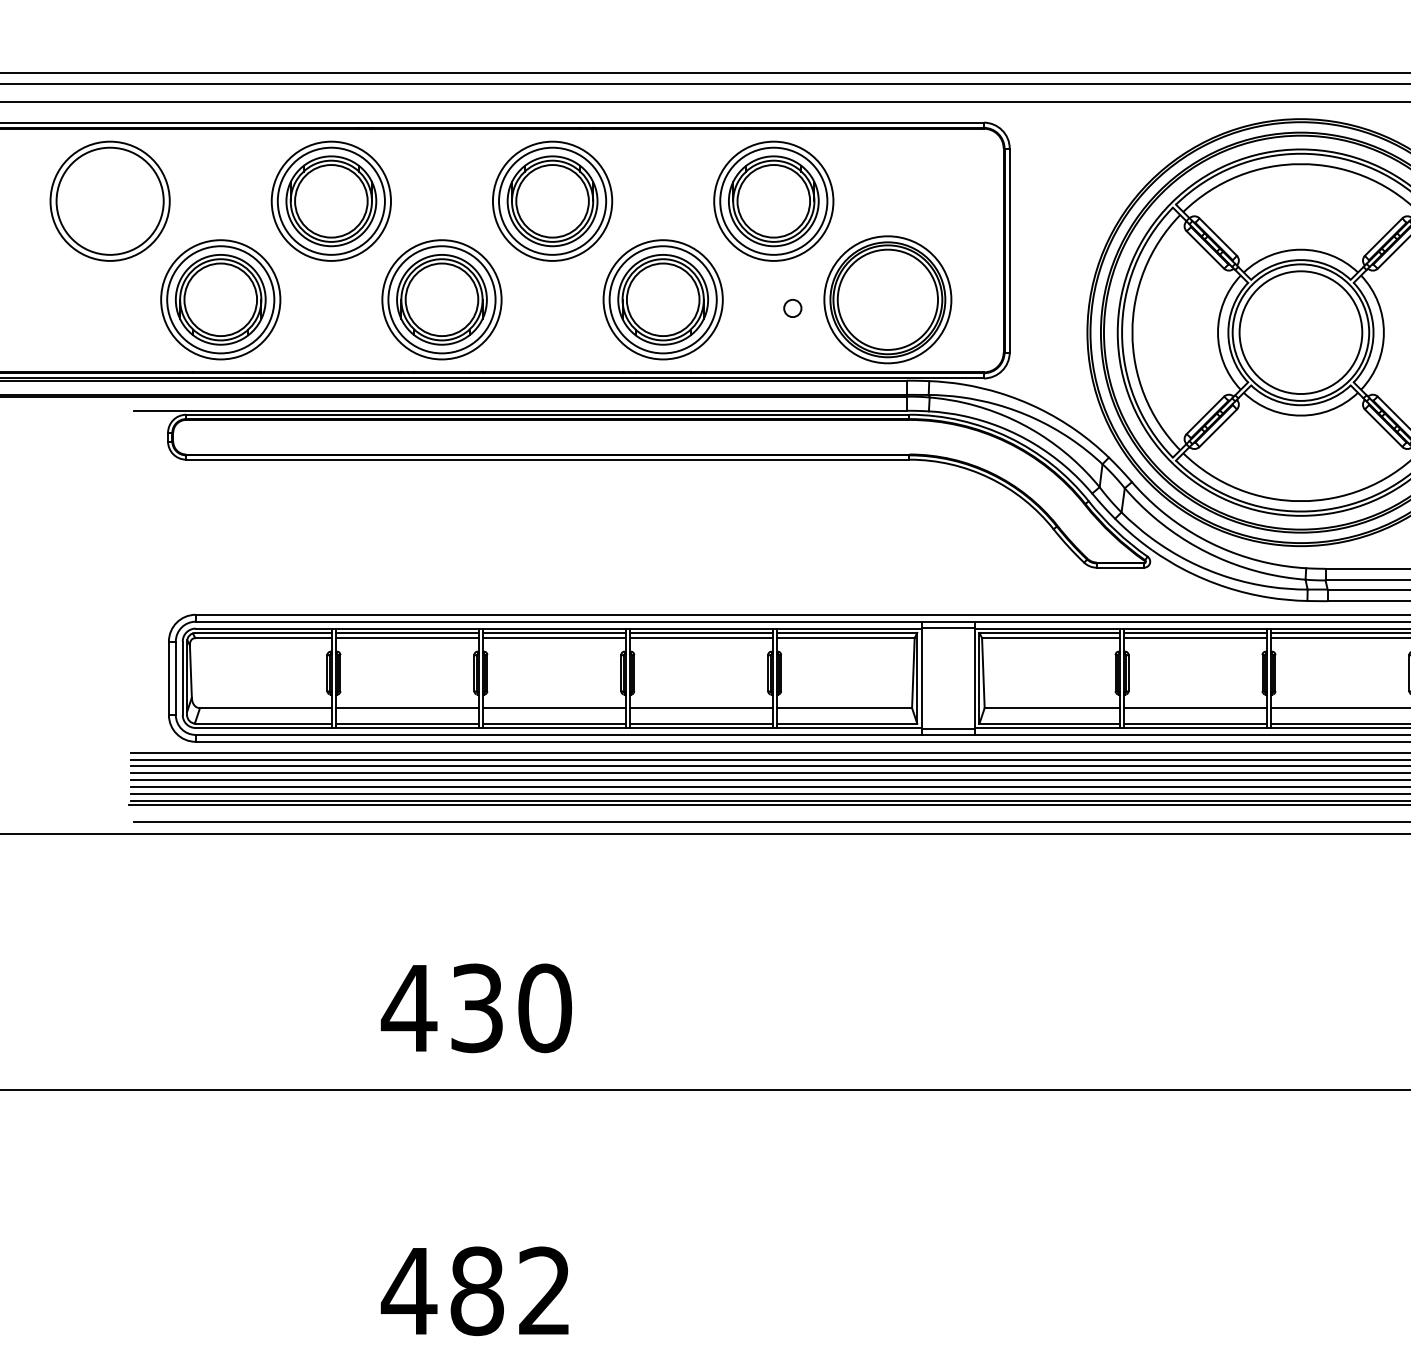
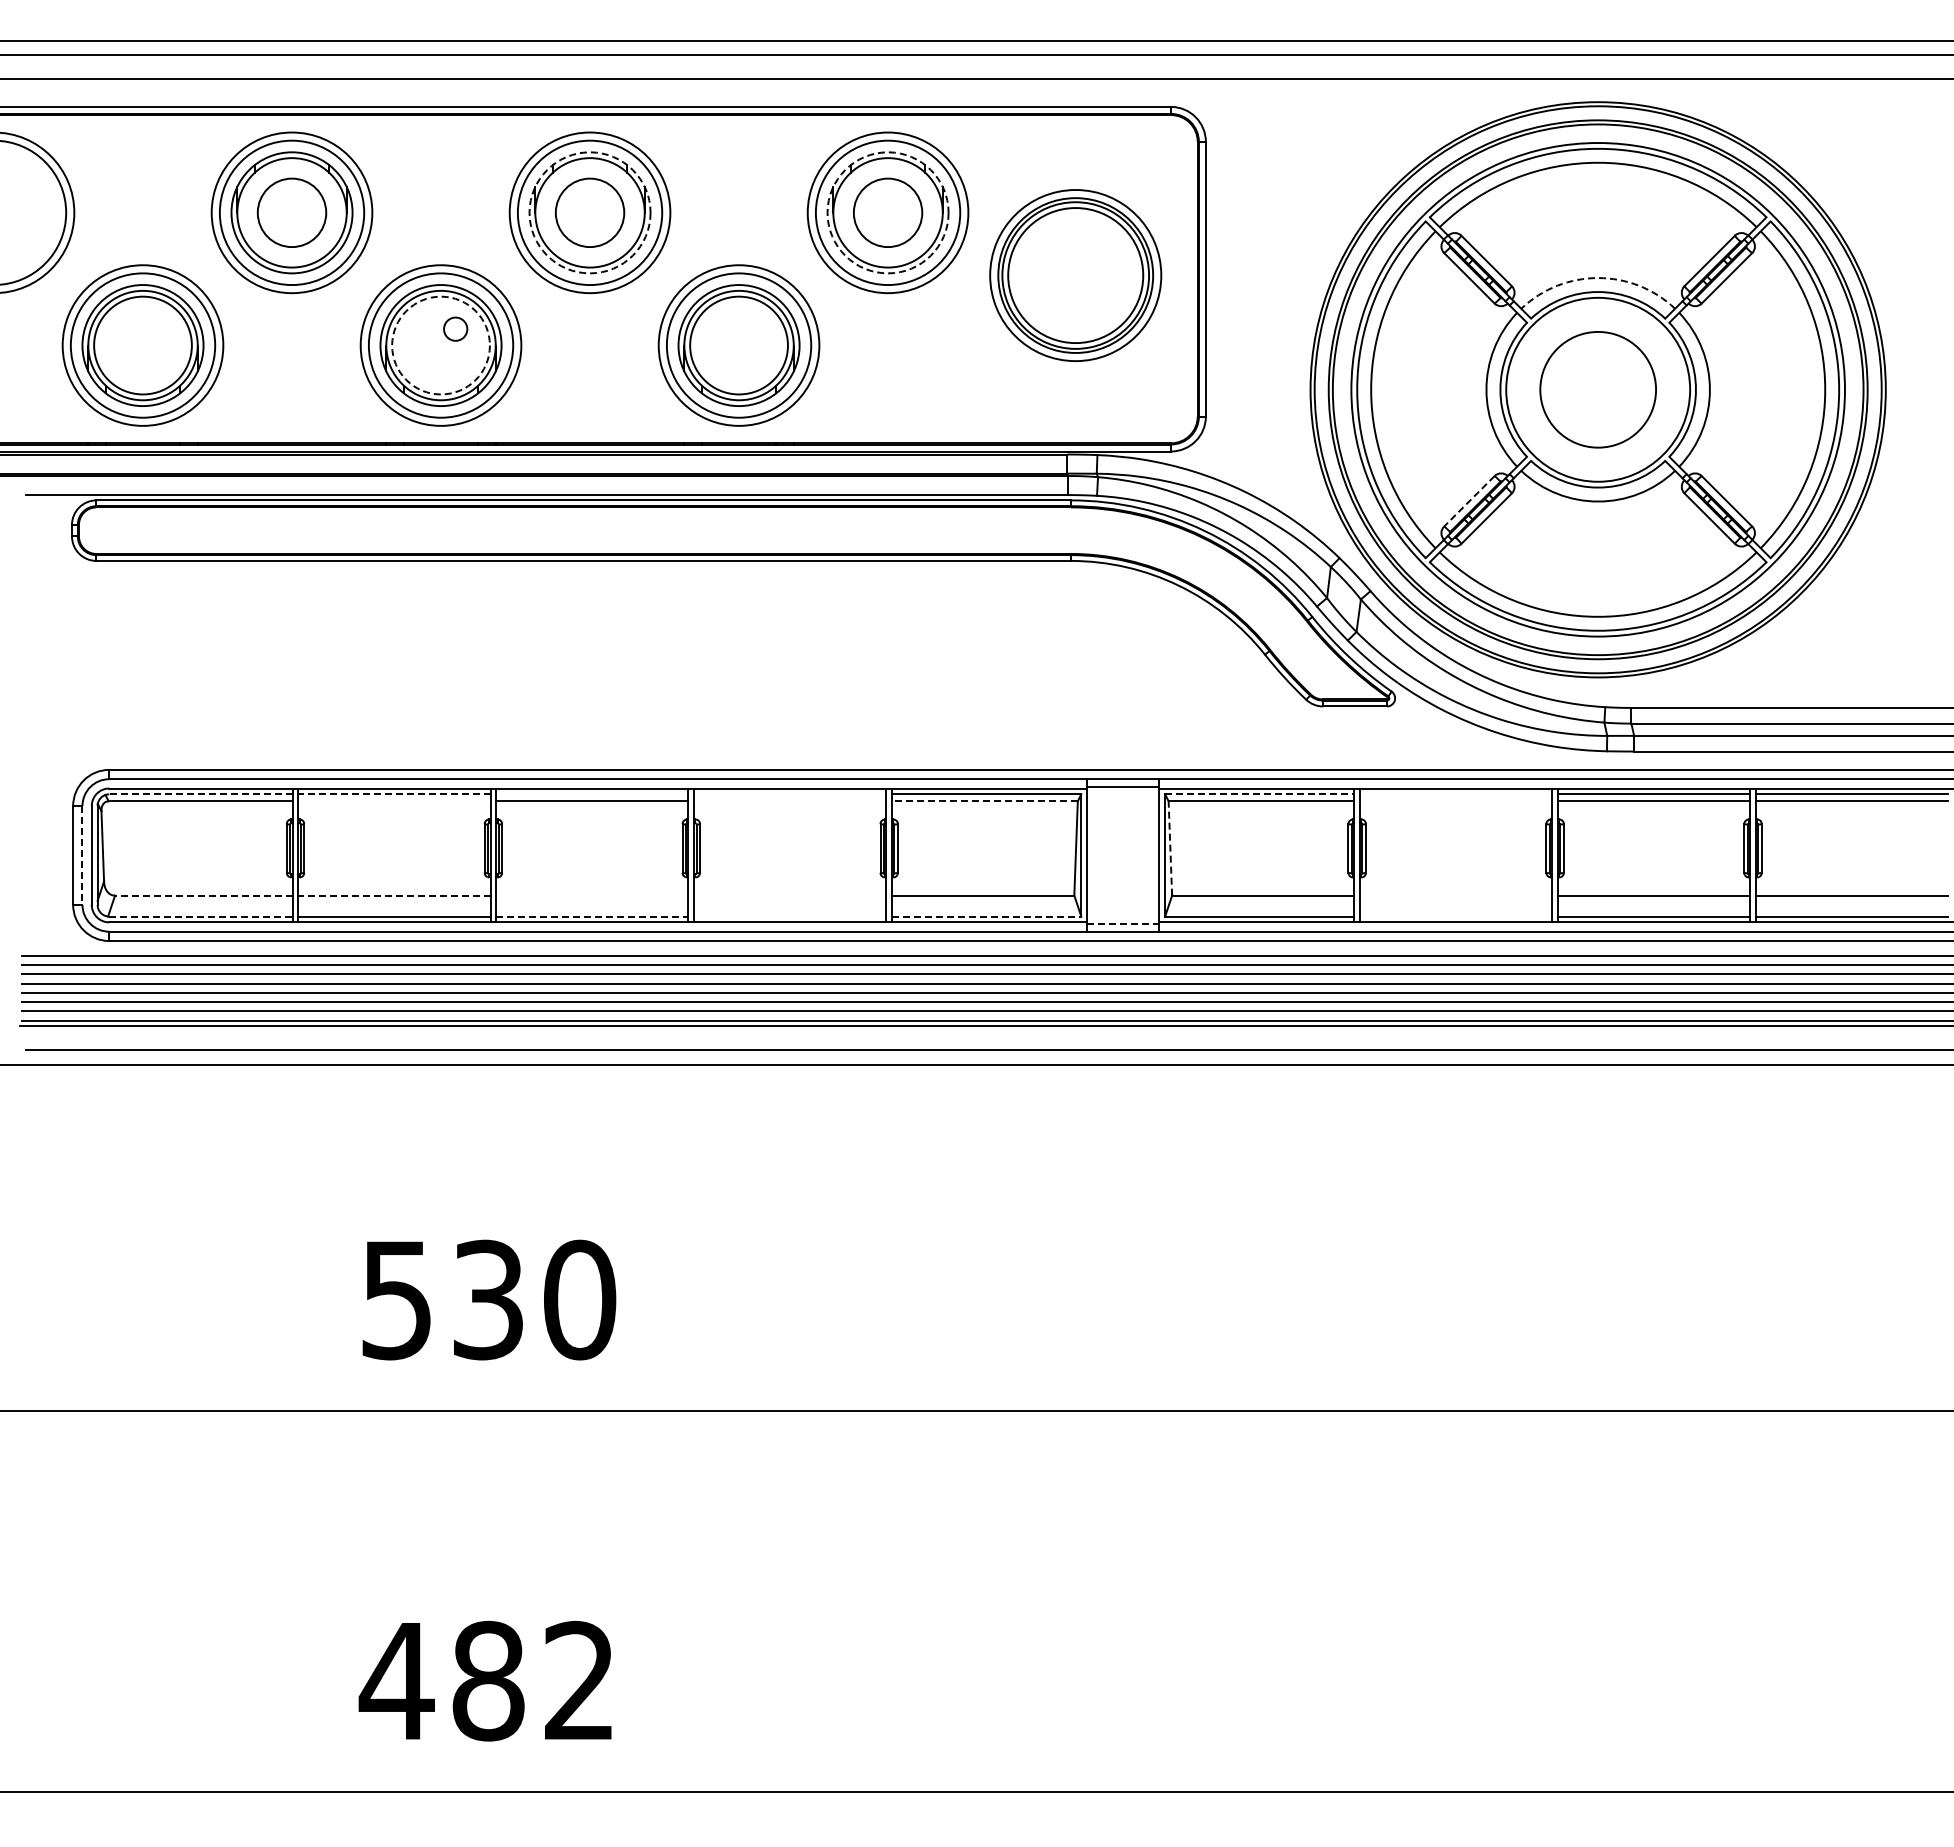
circle: (330, 201) -> (291, 212), size x0.7
circle: (552, 201) -> (589, 212), size x0.7
circle: (552, 201) -> (589, 212), solid -> dashed
circle: (773, 201) -> (887, 212), size x0.7
circle: (773, 201) -> (887, 212), solid -> dashed
arc: (1301, 250) -> (1598, 278), solid -> dashed
circle: (441, 299) -> (440, 345), solid -> dashed
part: (887, 299) -> (1075, 275), moved
circle: (792, 307) -> (455, 328), moved
circle: (1300, 332) -> (1597, 389), size x0.7
line: (1205, 415) -> (1469, 501), solid -> dashed
line: (263, 633) -> (200, 794), solid -> dashed
line: (406, 633) -> (393, 794), solid -> dashed
line: (554, 633) -> (592, 794), removed
line: (701, 633) -> (790, 794), removed
line: (1049, 633) -> (1259, 794), solid -> dashed
line: (1195, 633) -> (1456, 794), removed
line: (407, 638) -> (394, 801), removed
line: (701, 638) -> (790, 801), removed
line: (845, 638) -> (984, 801), solid -> dashed
line: (1195, 638) -> (1456, 801), removed
line: (983, 672) -> (1170, 847), solid -> dashed
line: (175, 678) -> (82, 855), solid -> dashed
line: (265, 708) -> (203, 895), solid -> dashed
line: (406, 708) -> (393, 895), solid -> dashed
line: (554, 708) -> (592, 895), removed
line: (701, 708) -> (790, 895), removed
line: (1195, 708) -> (1456, 895), removed
line: (263, 723) -> (200, 916), solid -> dashed
line: (554, 723) -> (592, 916), solid -> dashed
line: (701, 723) -> (790, 916), removed
line: (846, 723) -> (986, 916), solid -> dashed
line: (1195, 723) -> (1456, 916), removed
line: (948, 728) -> (1123, 923), solid -> dashed
text: (408, 1008) -> (396, 1300), 430 -> 530

